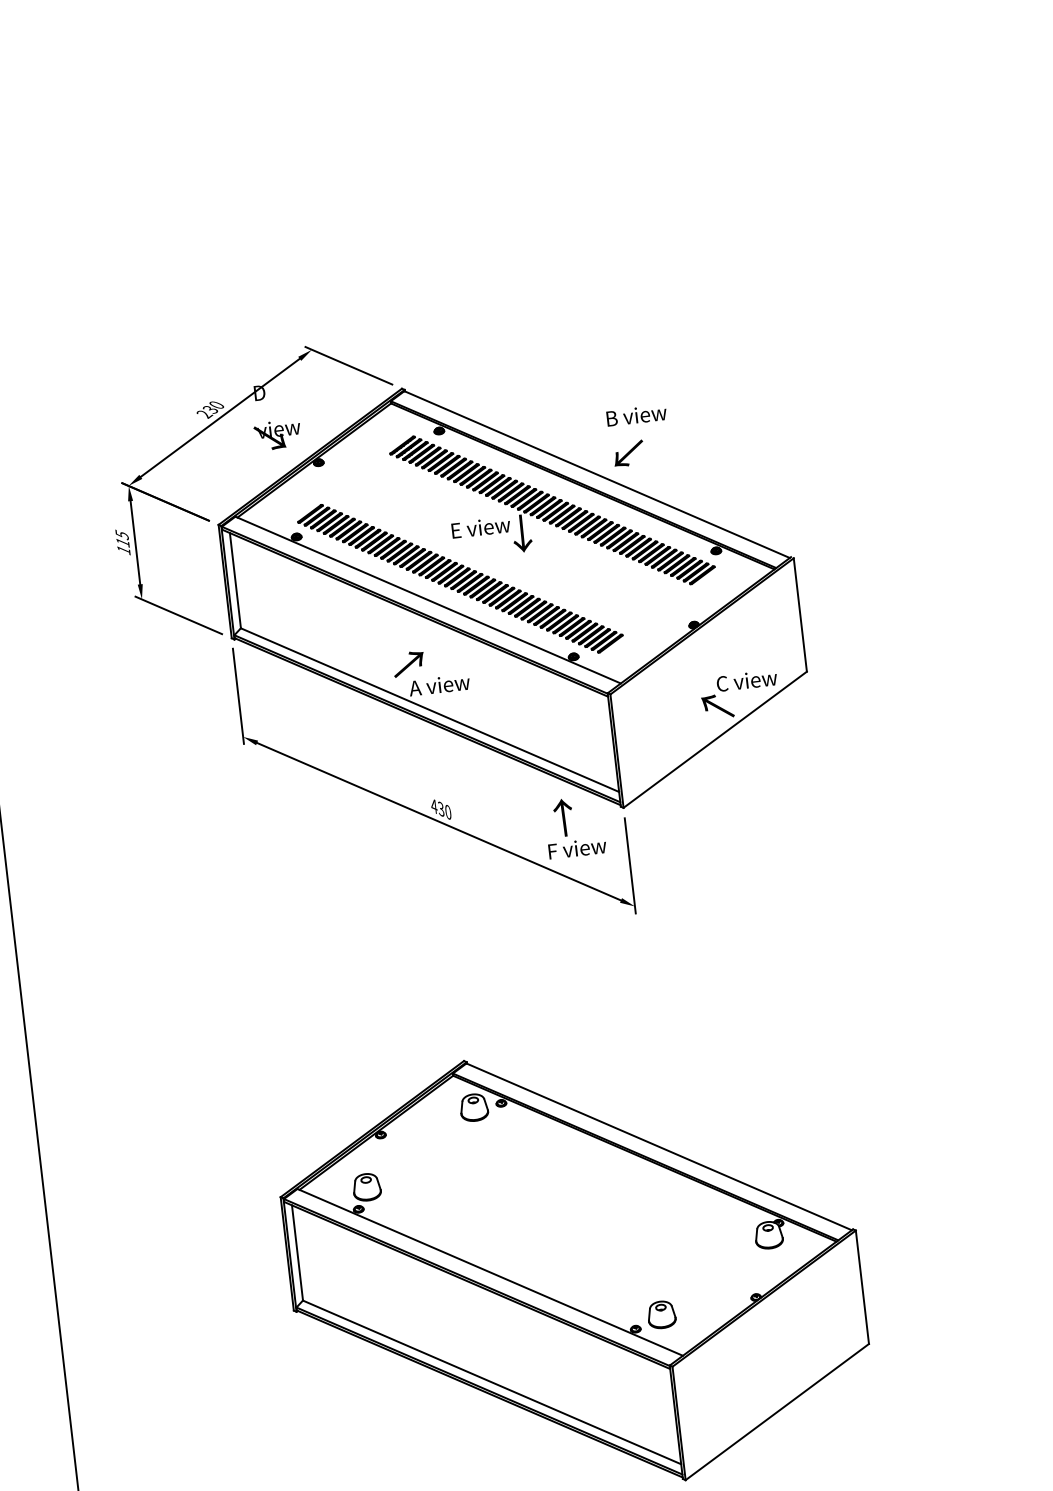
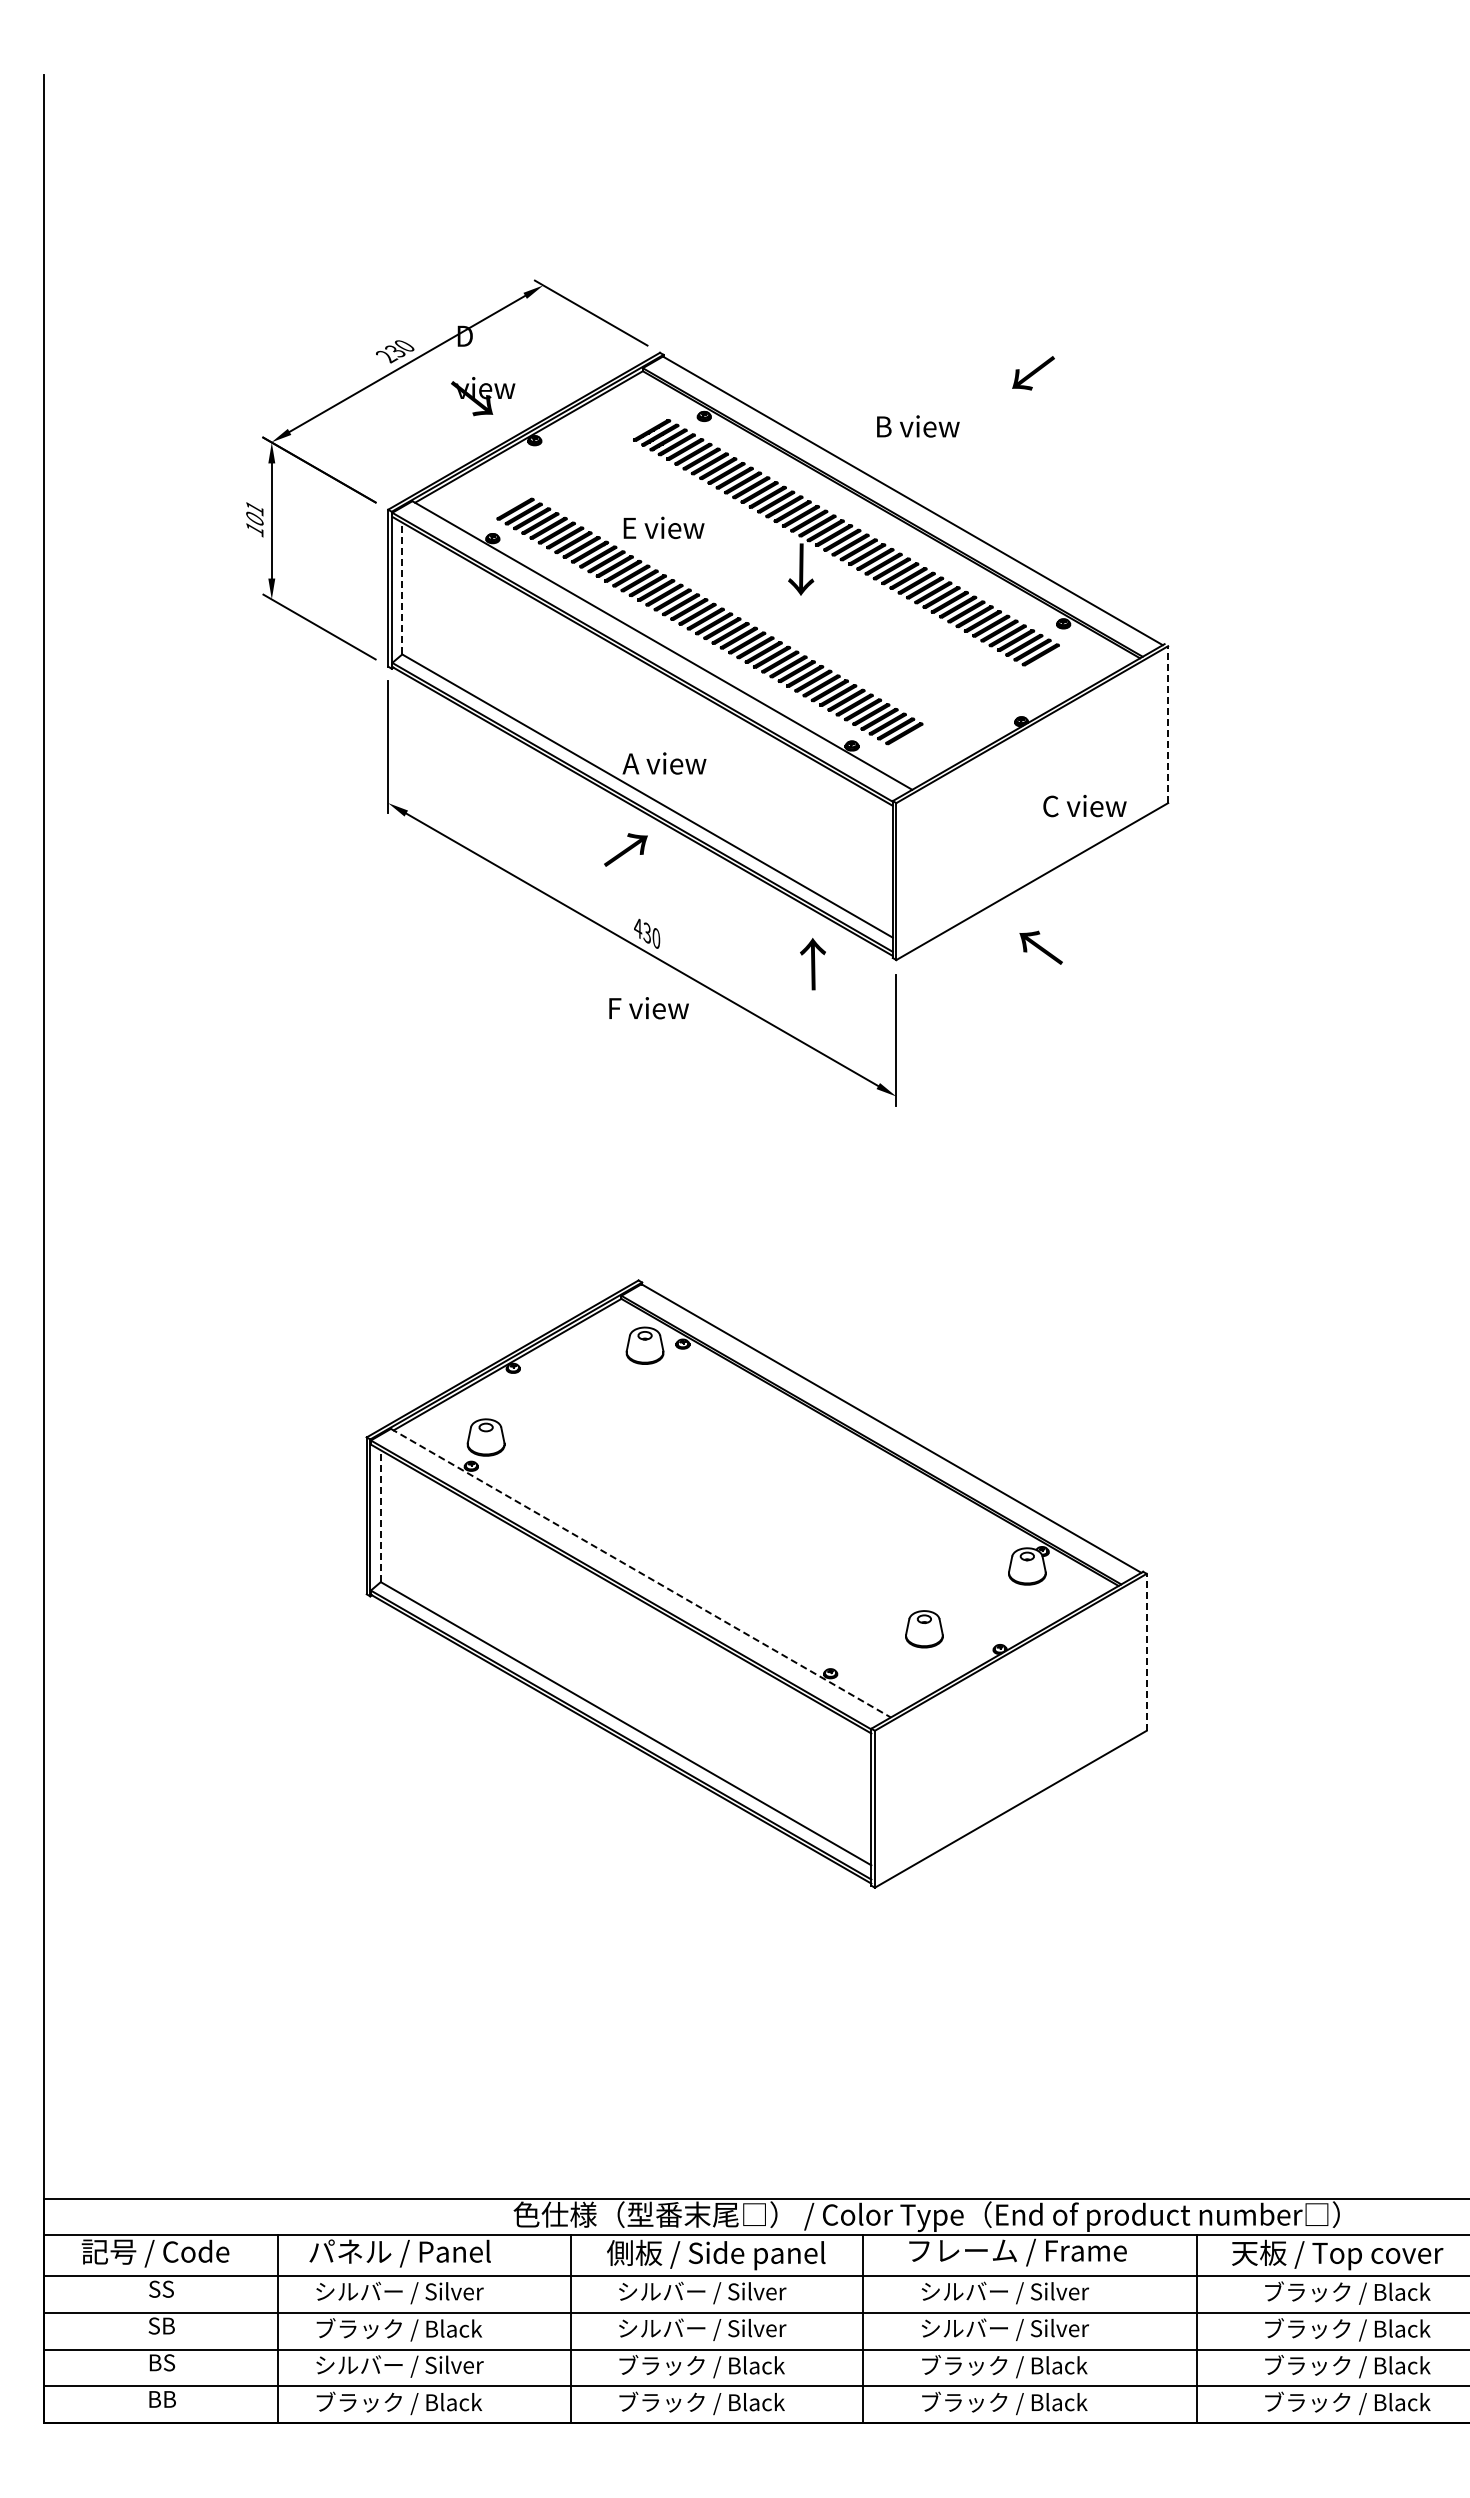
text: (636, 415) -> (918, 426), moved
text: (628, 453) -> (1033, 373), moved
text: (480, 527) -> (663, 527), moved
text: (122, 538) -> (254, 513), 115 -> 101
line: (235, 580) -> (402, 588), solid -> dashed
line: (800, 614) -> (1168, 724), solid -> dashed
text: (408, 663) -> (625, 849), moved
text: (717, 706) -> (1040, 947), moved
text: (577, 848) -> (648, 1008), moved
line: (297, 1253) -> (380, 1516), solid -> dashed
line: (489, 1272) -> (640, 1573), solid -> dashed
line: (862, 1286) -> (1146, 1651), solid -> dashed
part: (661, 1315) -> (924, 1629), moved

